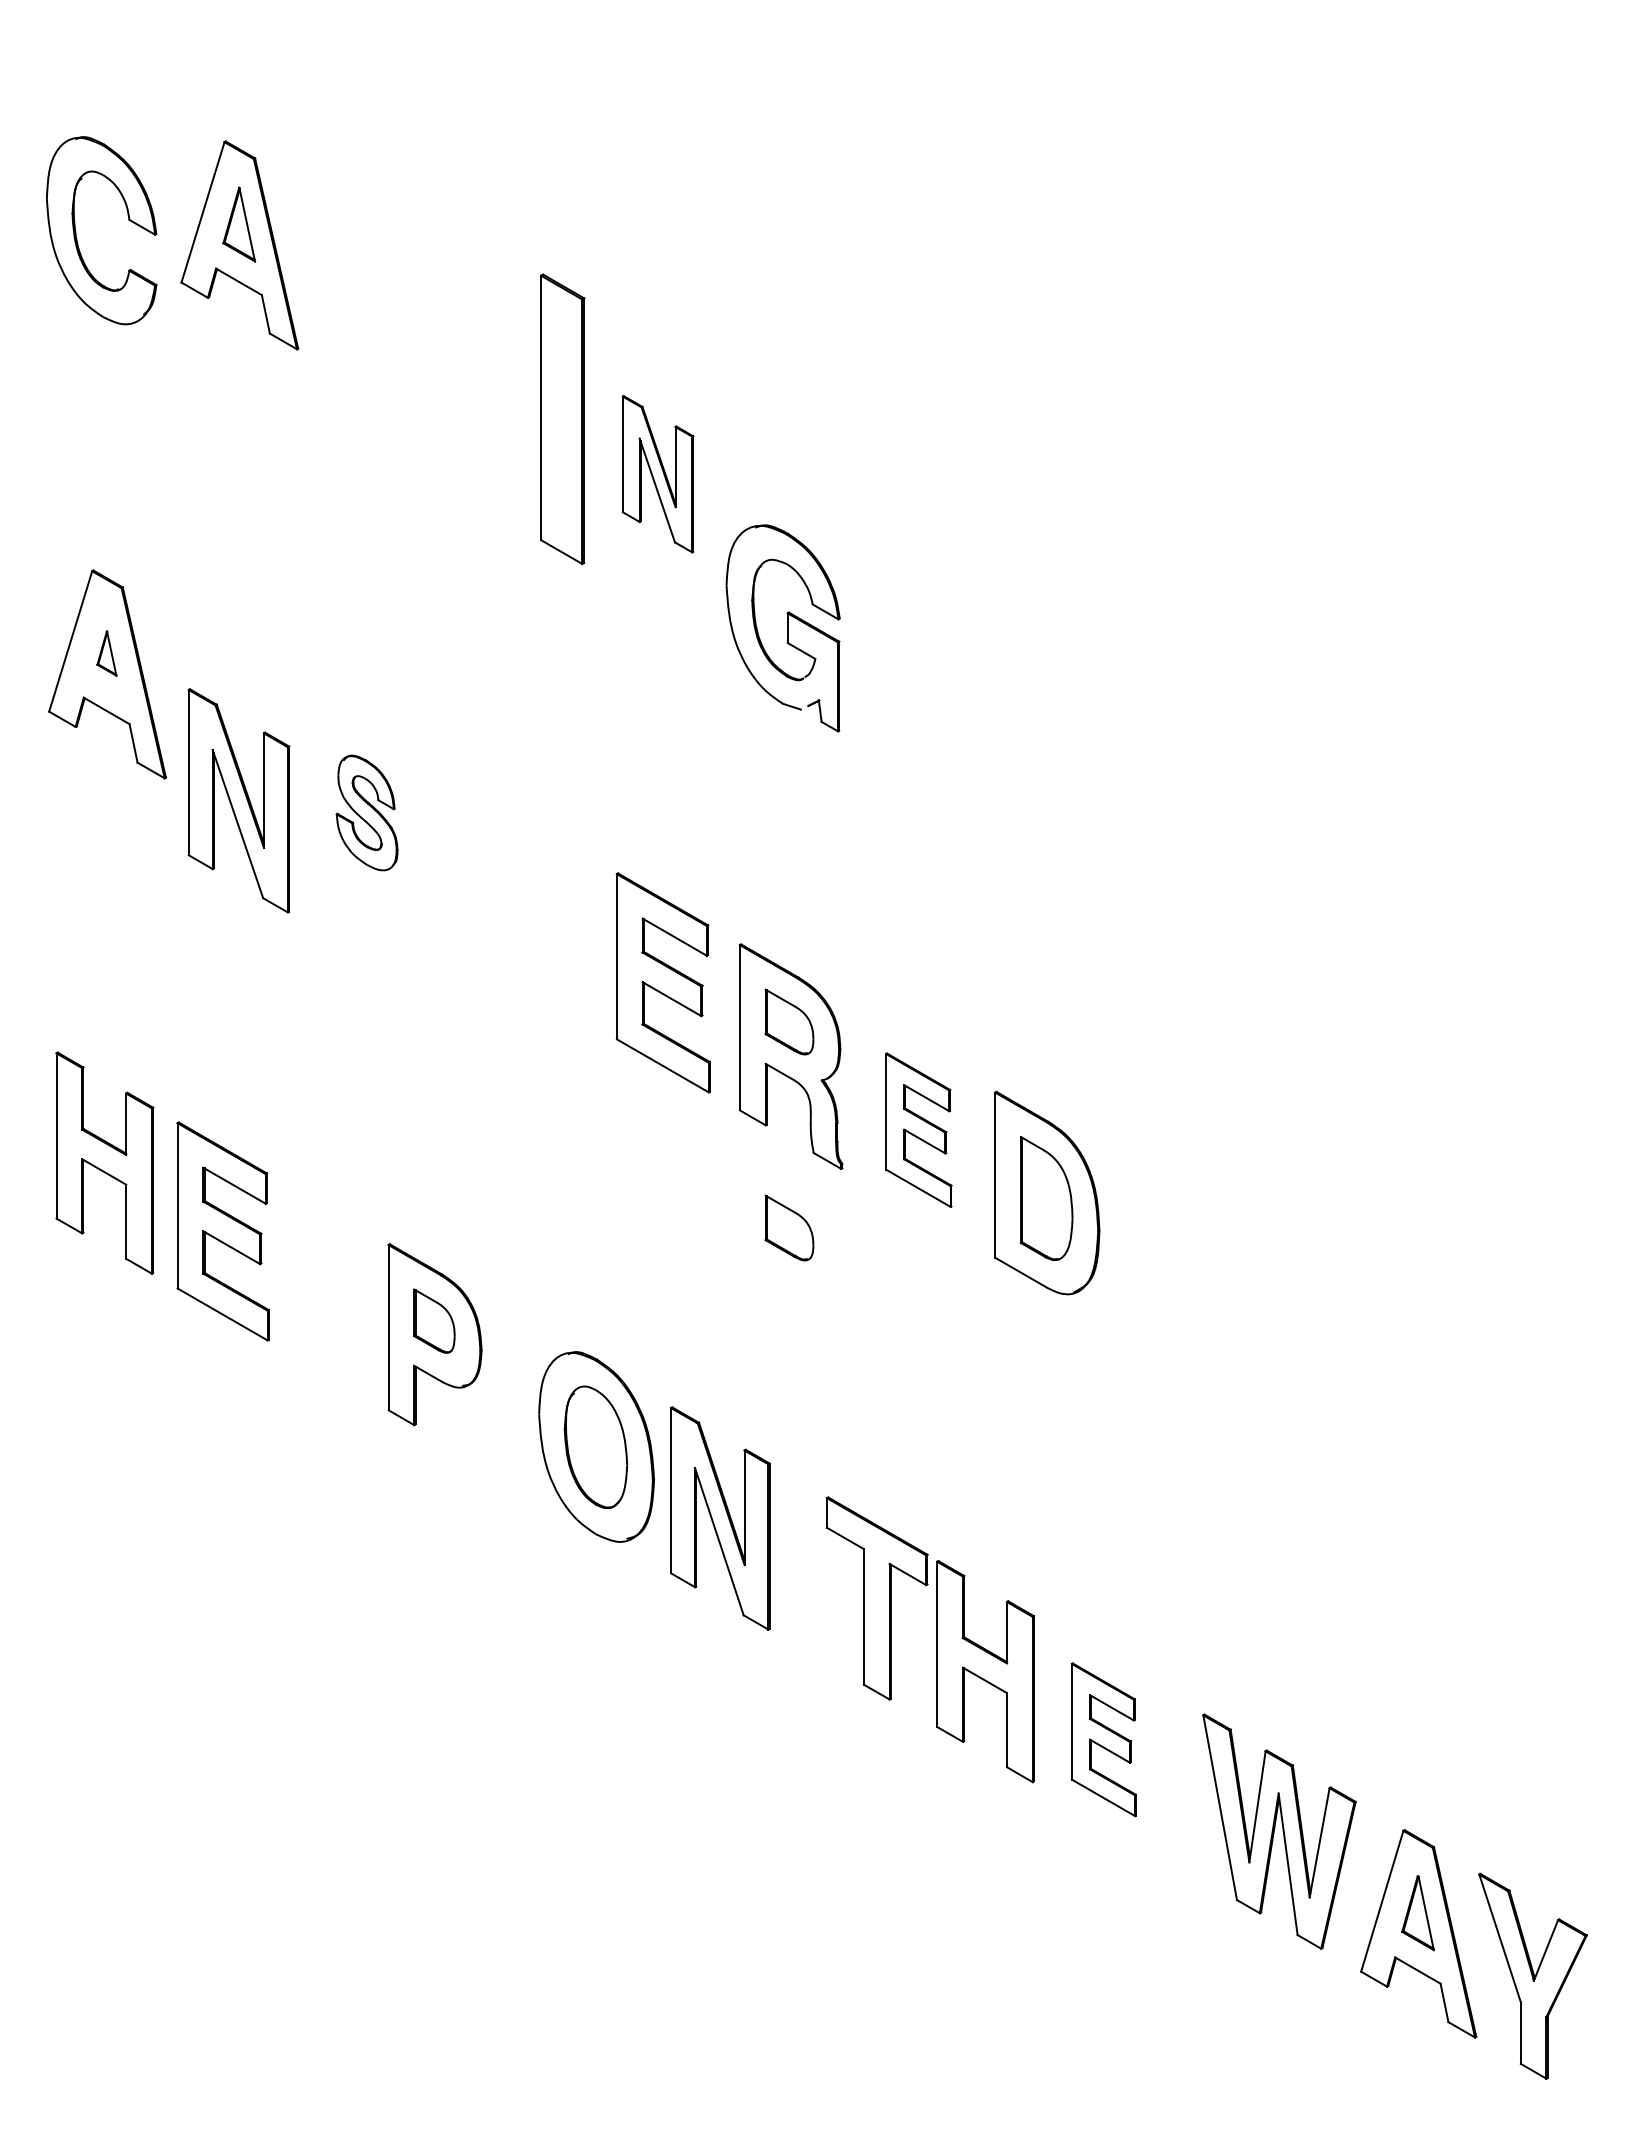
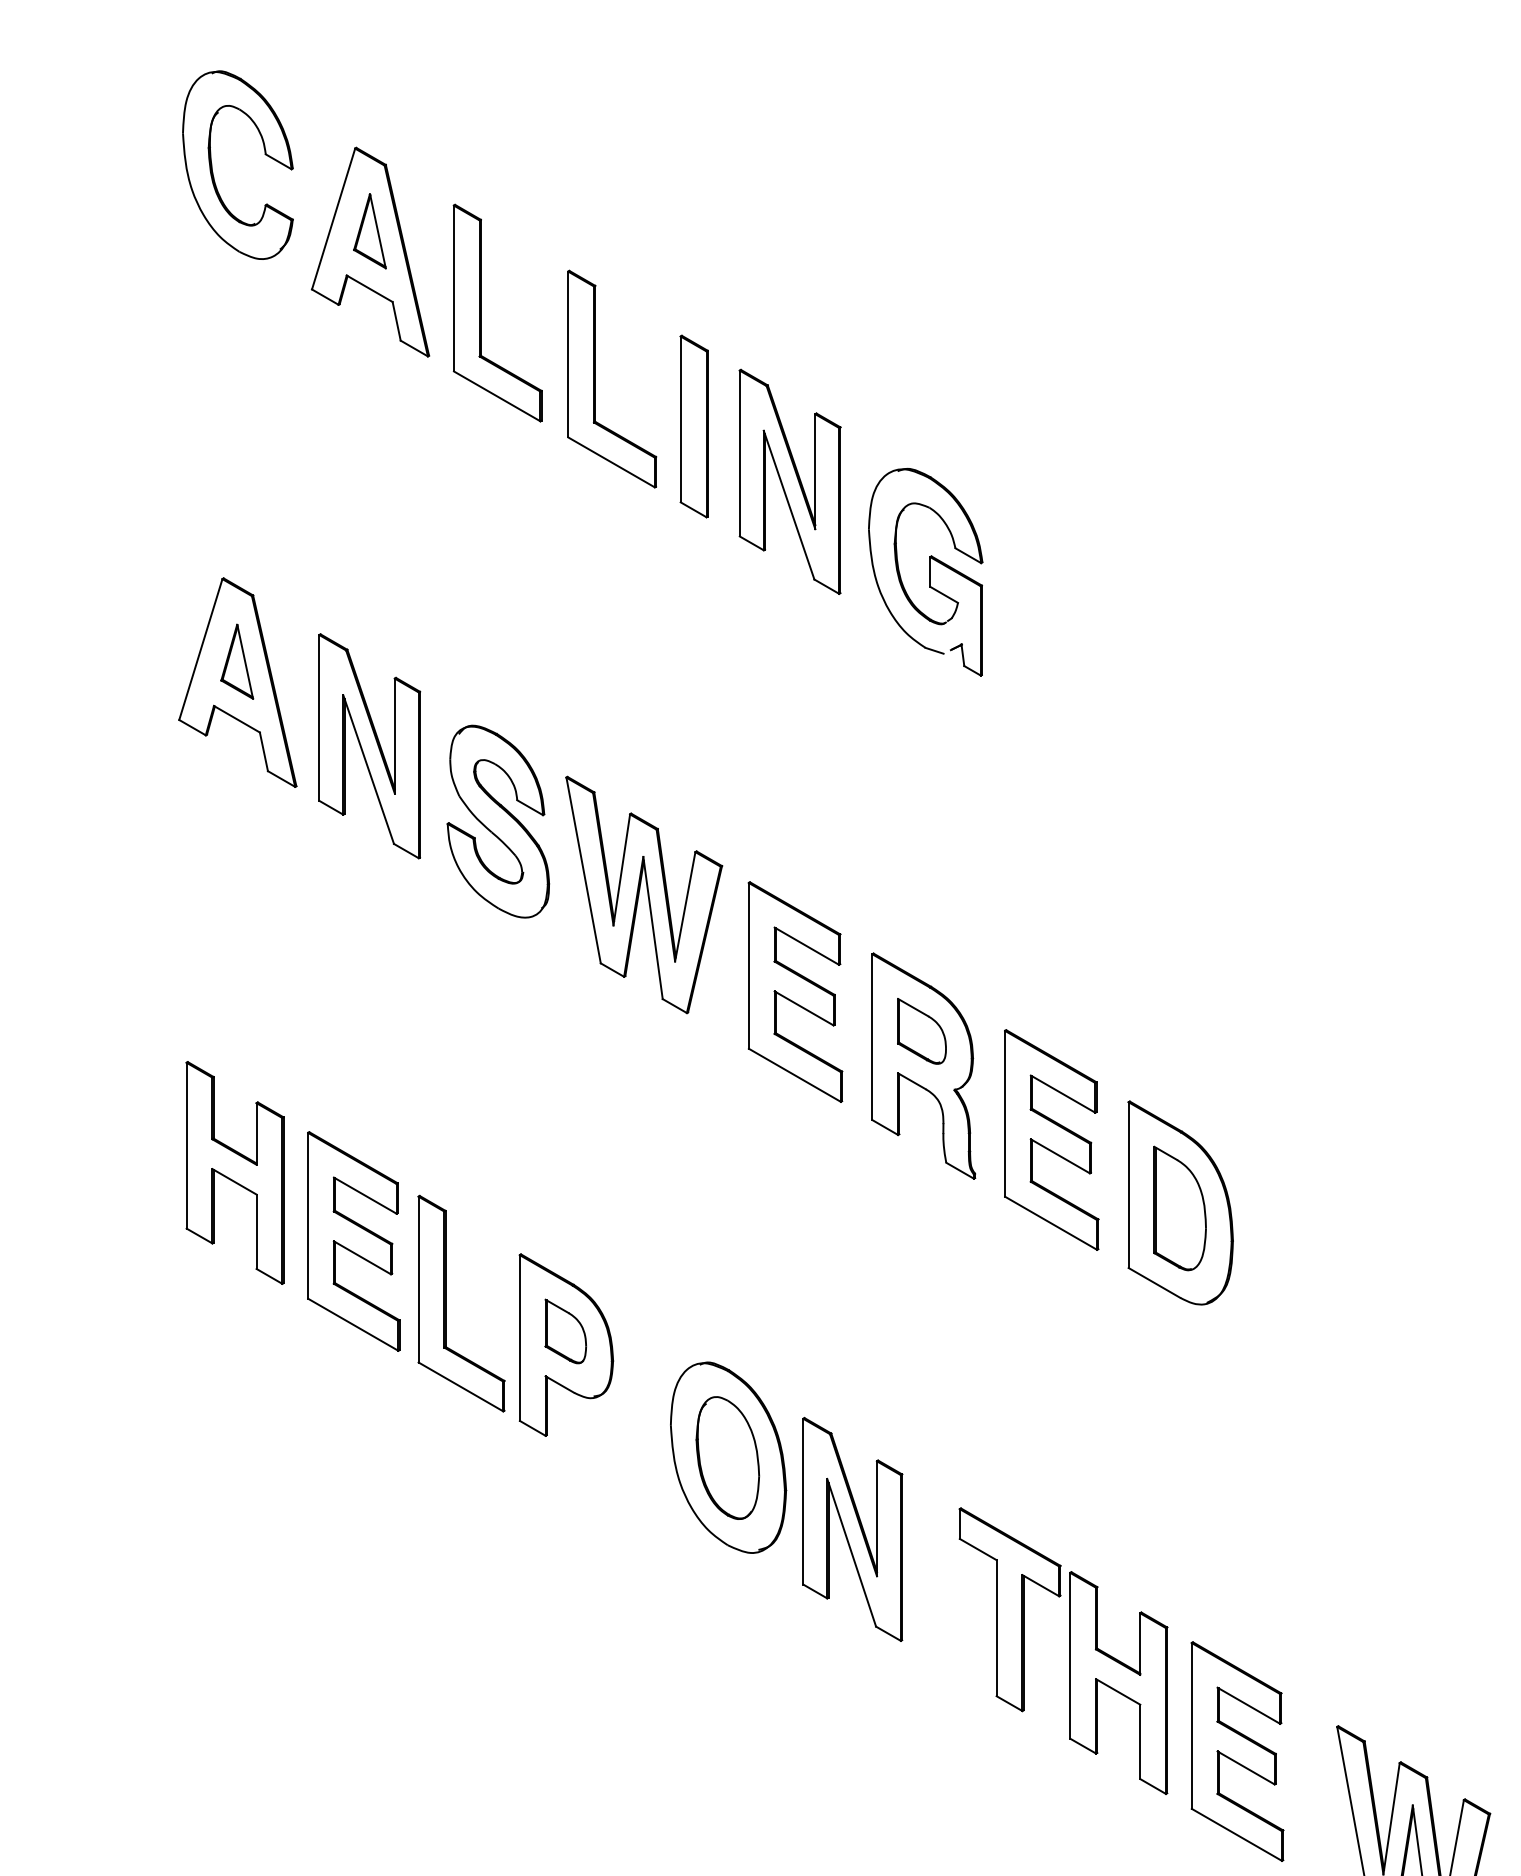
part: (76, 230) -> (212, 164), moved
part: (350, 306) -> (481, 313), added
part: (464, 371) -> (595, 378), added
part: (561, 418) -> (693, 425), size x0.62
part: (657, 473) -> (789, 481), size x1.43
part: (782, 628) -> (925, 572), moved
part: (106, 653) -> (236, 661), size x1.67
part: (238, 800) -> (369, 745), moved
part: (366, 812) -> (497, 821), size x1.67
part: (512, 885) -> (644, 894), added
part: (918, 1129) -> (1051, 1139), size x1.43
part: (789, 1227) -> (922, 1237), removed
part: (315, 1293) -> (446, 1303), added
part: (1103, 1739) -> (1237, 1751), size x1.43

